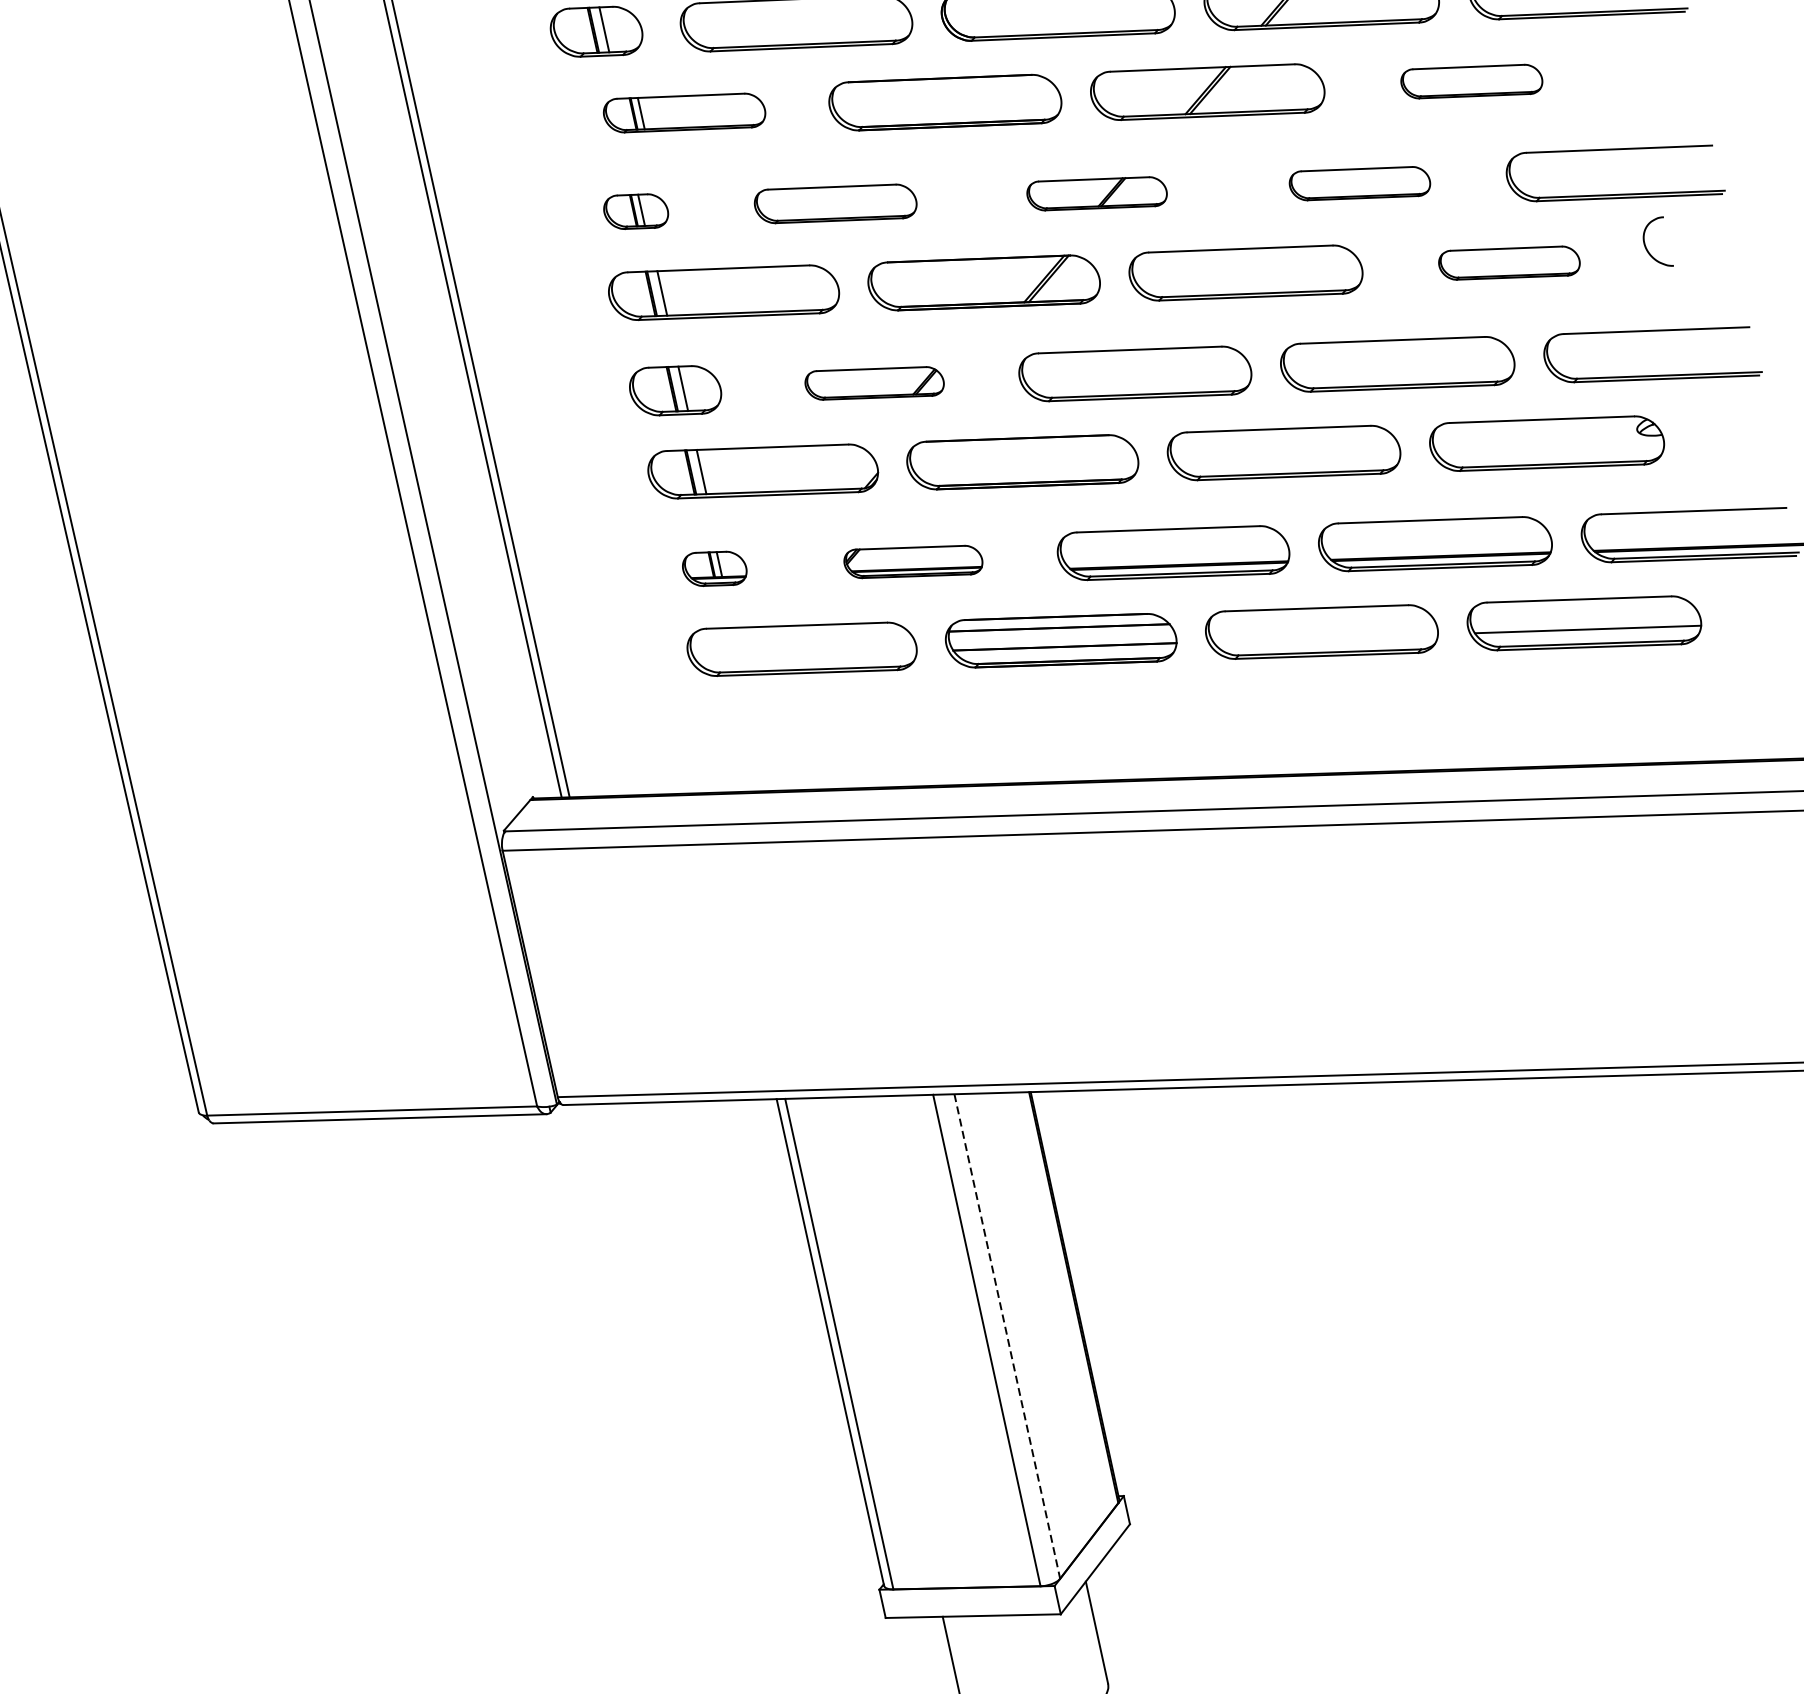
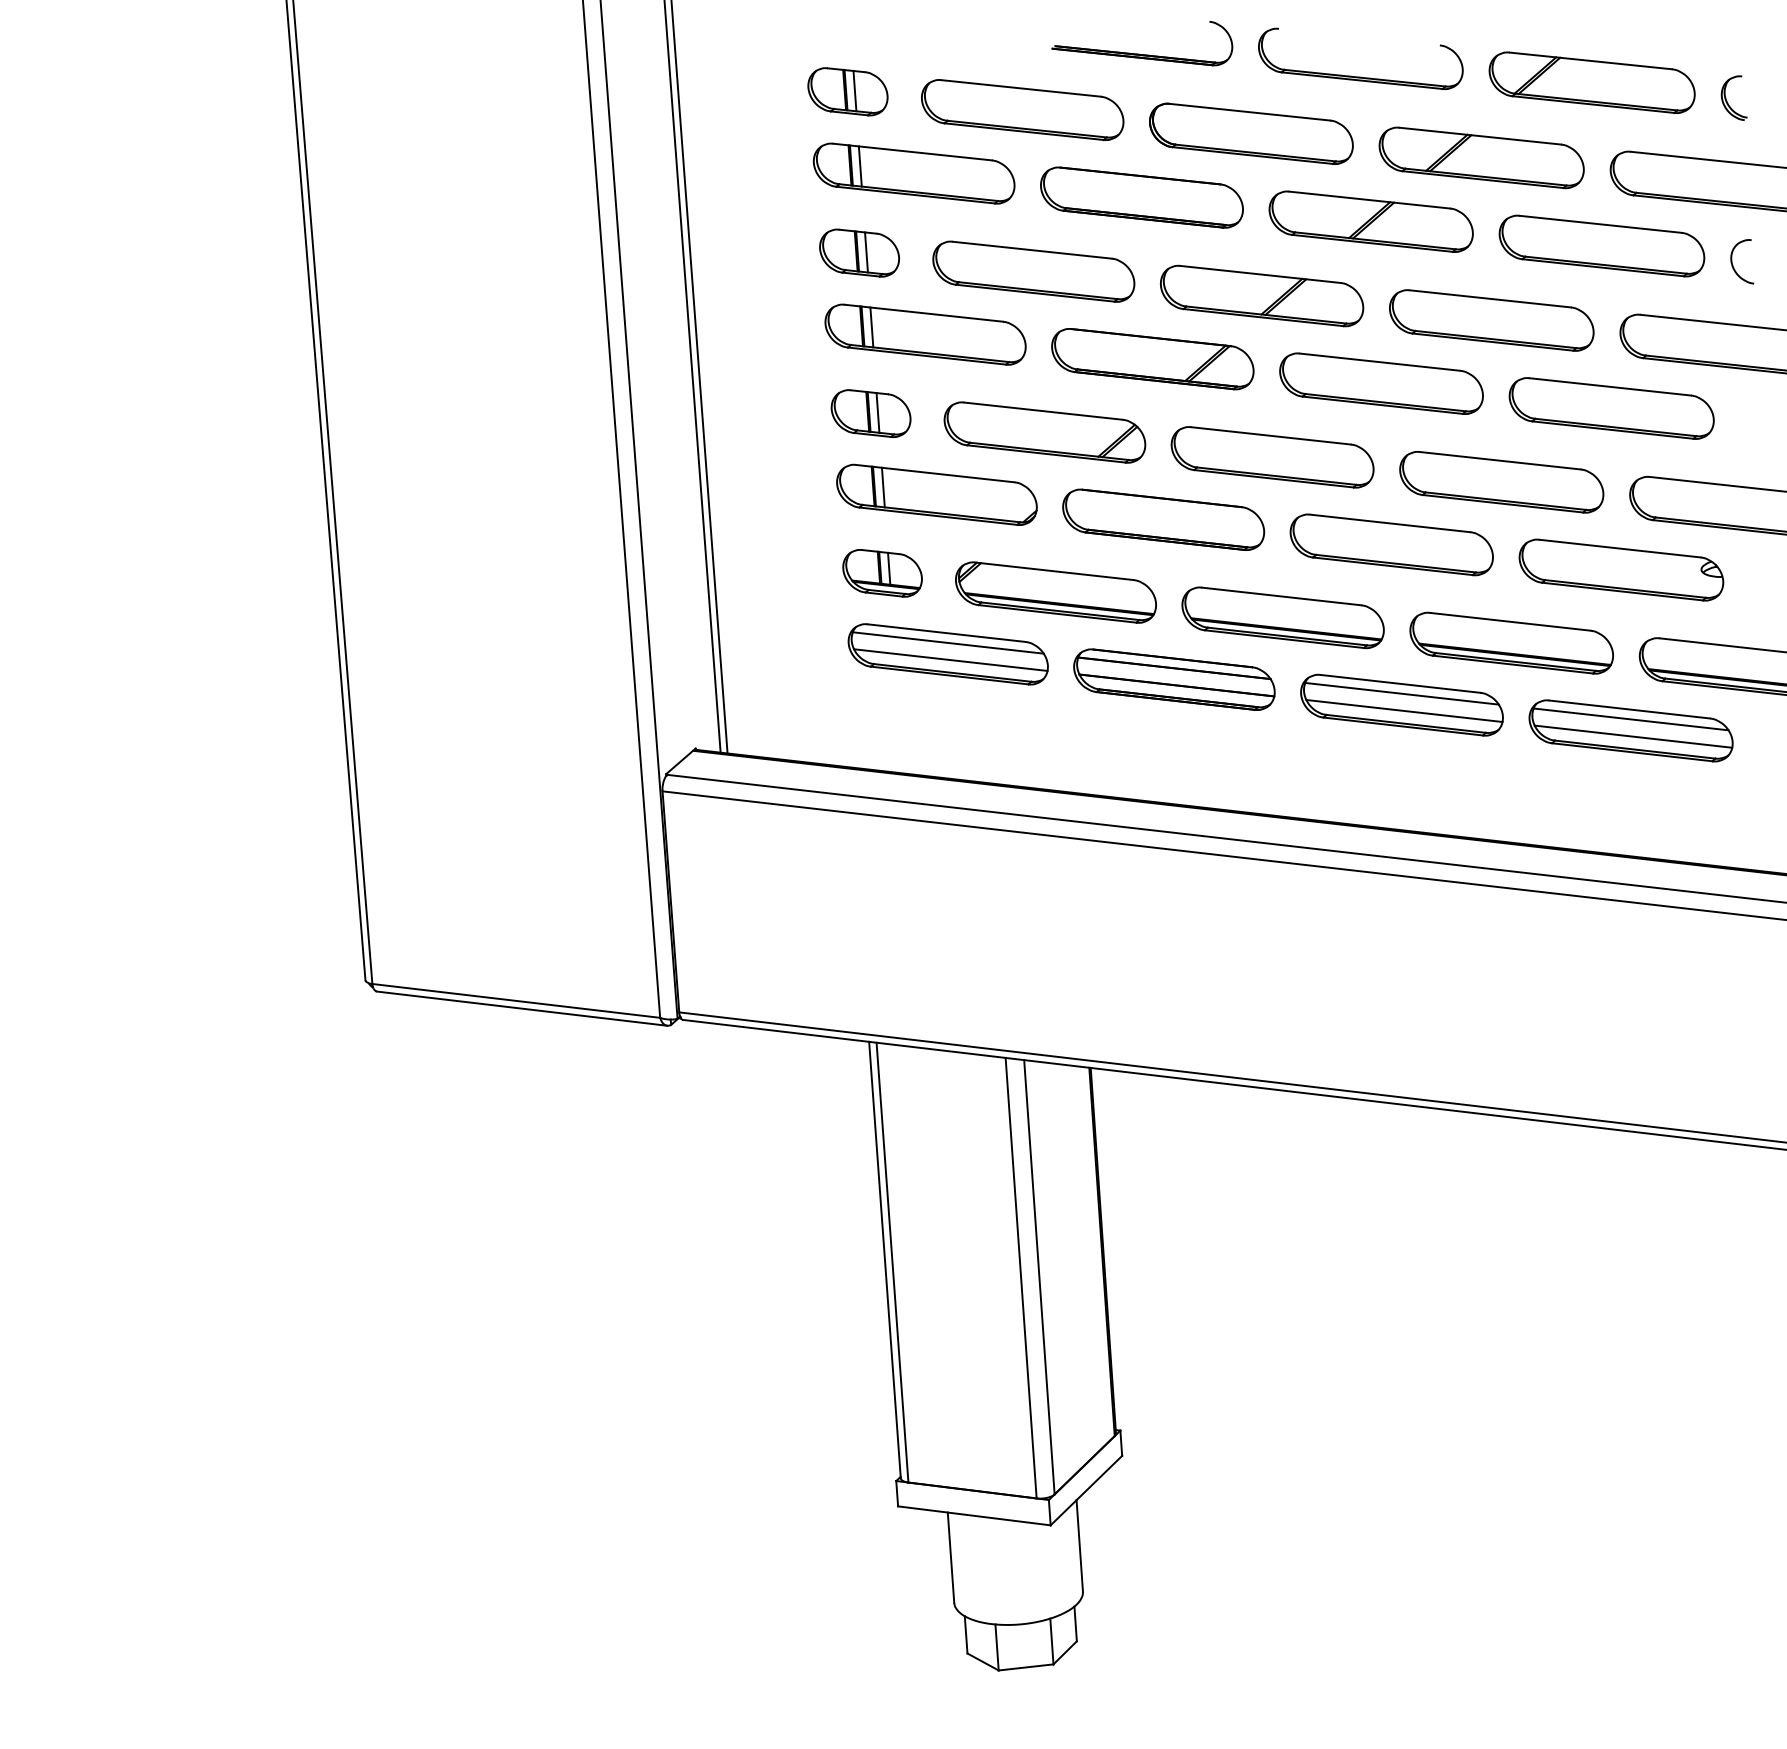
part: (1471, 81) -> (1601, 245), size x1.67
part: (683, 113) -> (913, 173), size x1.43
part: (1359, 183) -> (1491, 320), size x1.67
part: (1097, 193) -> (1262, 295), size x1.67
part: (835, 203) -> (1033, 271), size x1.43
part: (636, 211) -> (859, 252), size x1.43
curve: (1647, 248) -> (1733, 265), moved
part: (1509, 263) -> (1611, 408), size x1.67
part: (874, 383) -> (1044, 432), size x1.67
part: (912, 562) -> (1055, 592), size x1.67
part: (714, 569) -> (882, 573), size x1.43
line: (1581, 610) -> (1630, 719), added
line: (1319, 618) -> (1401, 693), added
line: (799, 636) -> (947, 642), added
line: (1325, 637) -> (1404, 710), added
line: (805, 654) -> (950, 659), added
line: (1007, 1336) -> (1039, 1277), dashed -> solid

